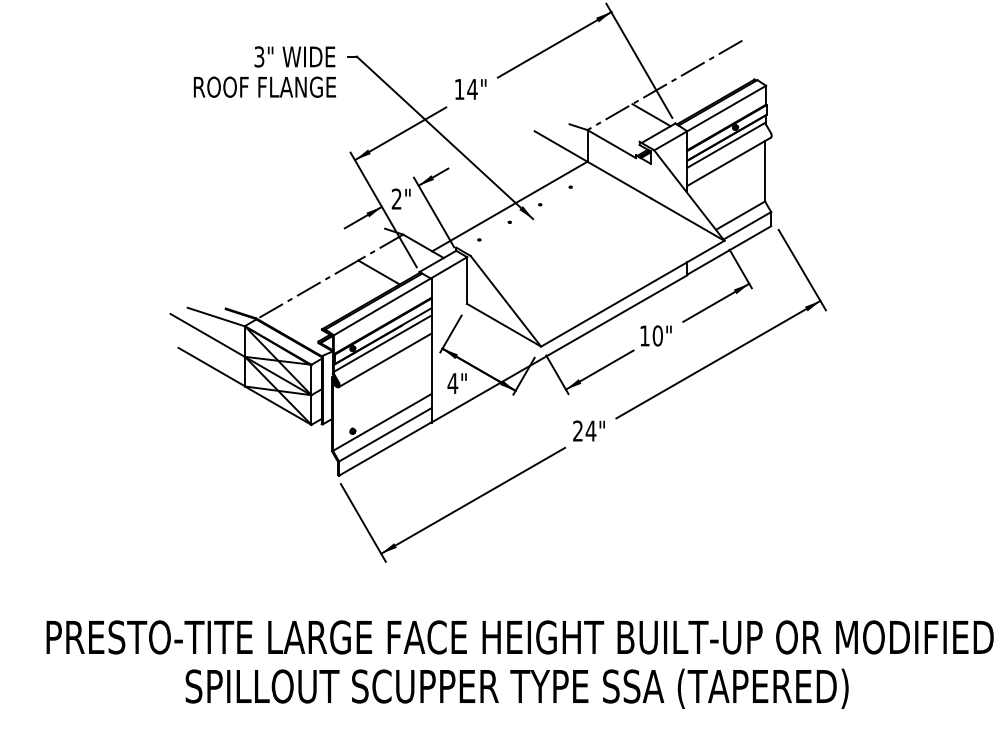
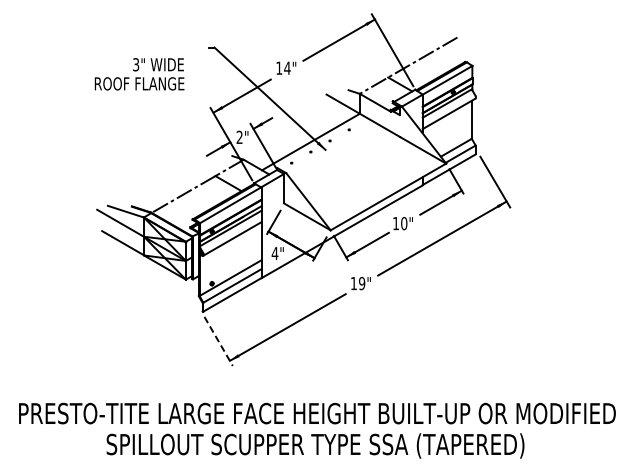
text: (264, 72) -> (139, 74), moved
text: (583, 430) -> (357, 283), 24" -> 19"
line: (363, 523) -> (218, 341), solid -> dashed

